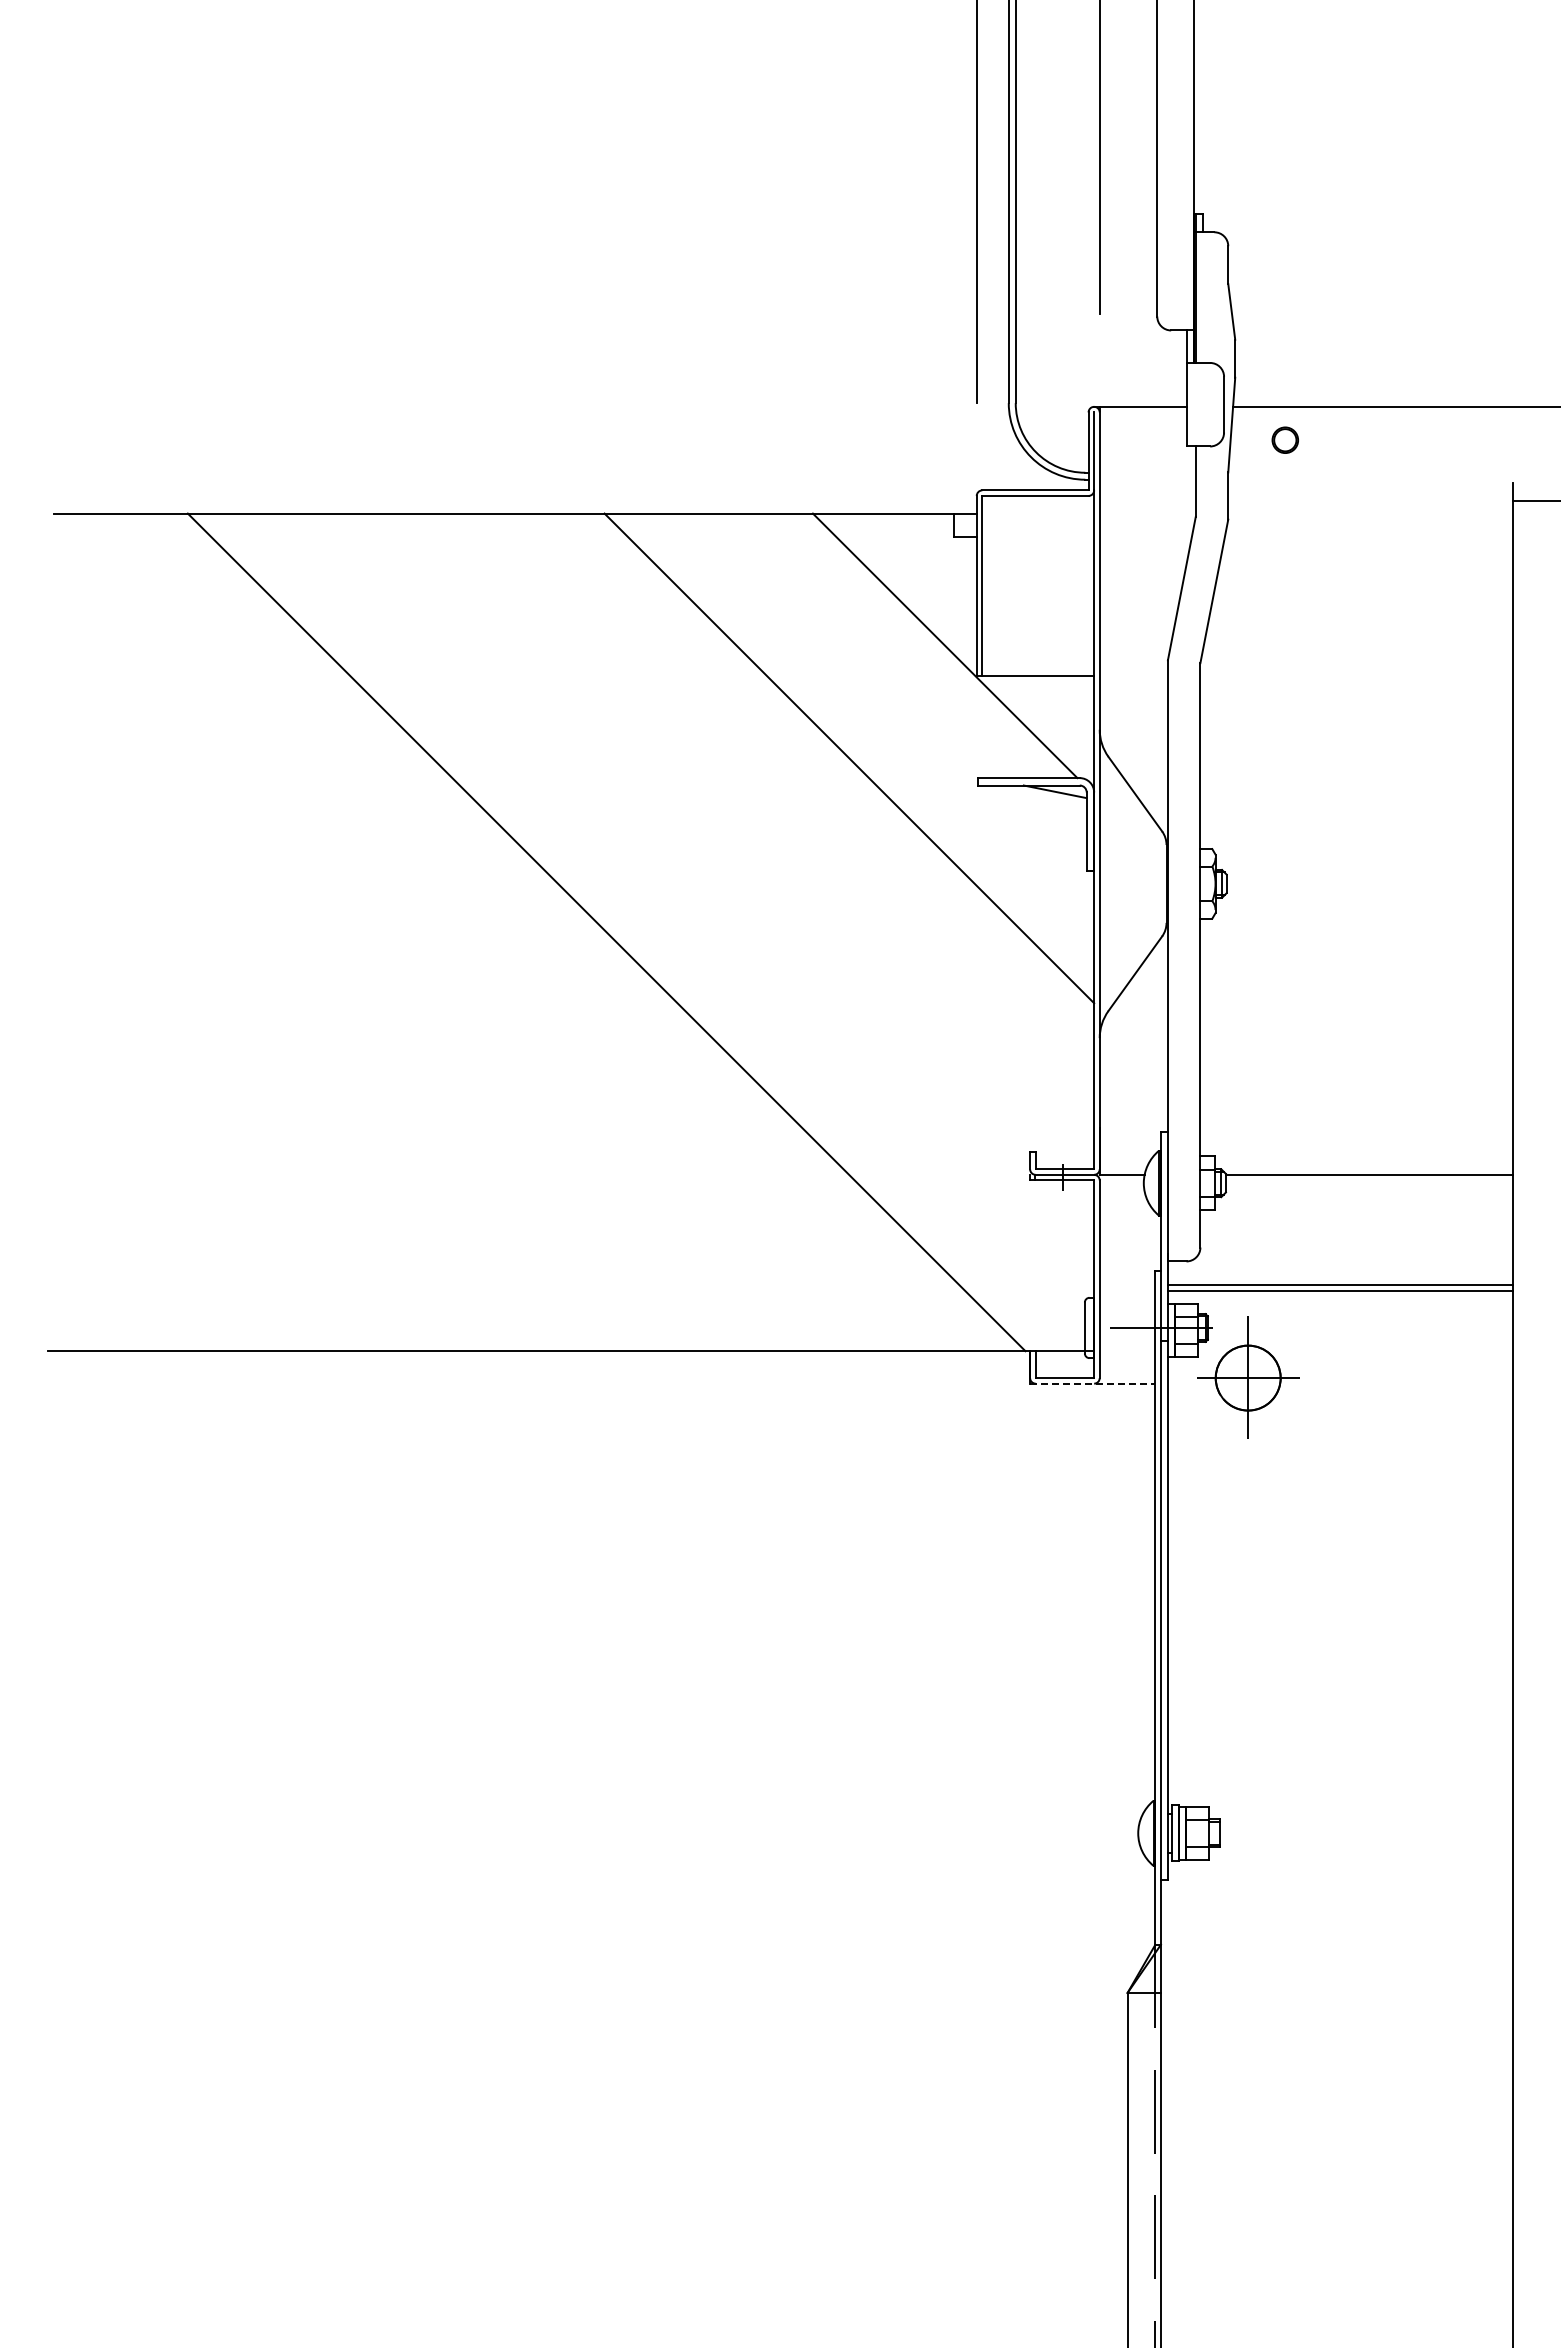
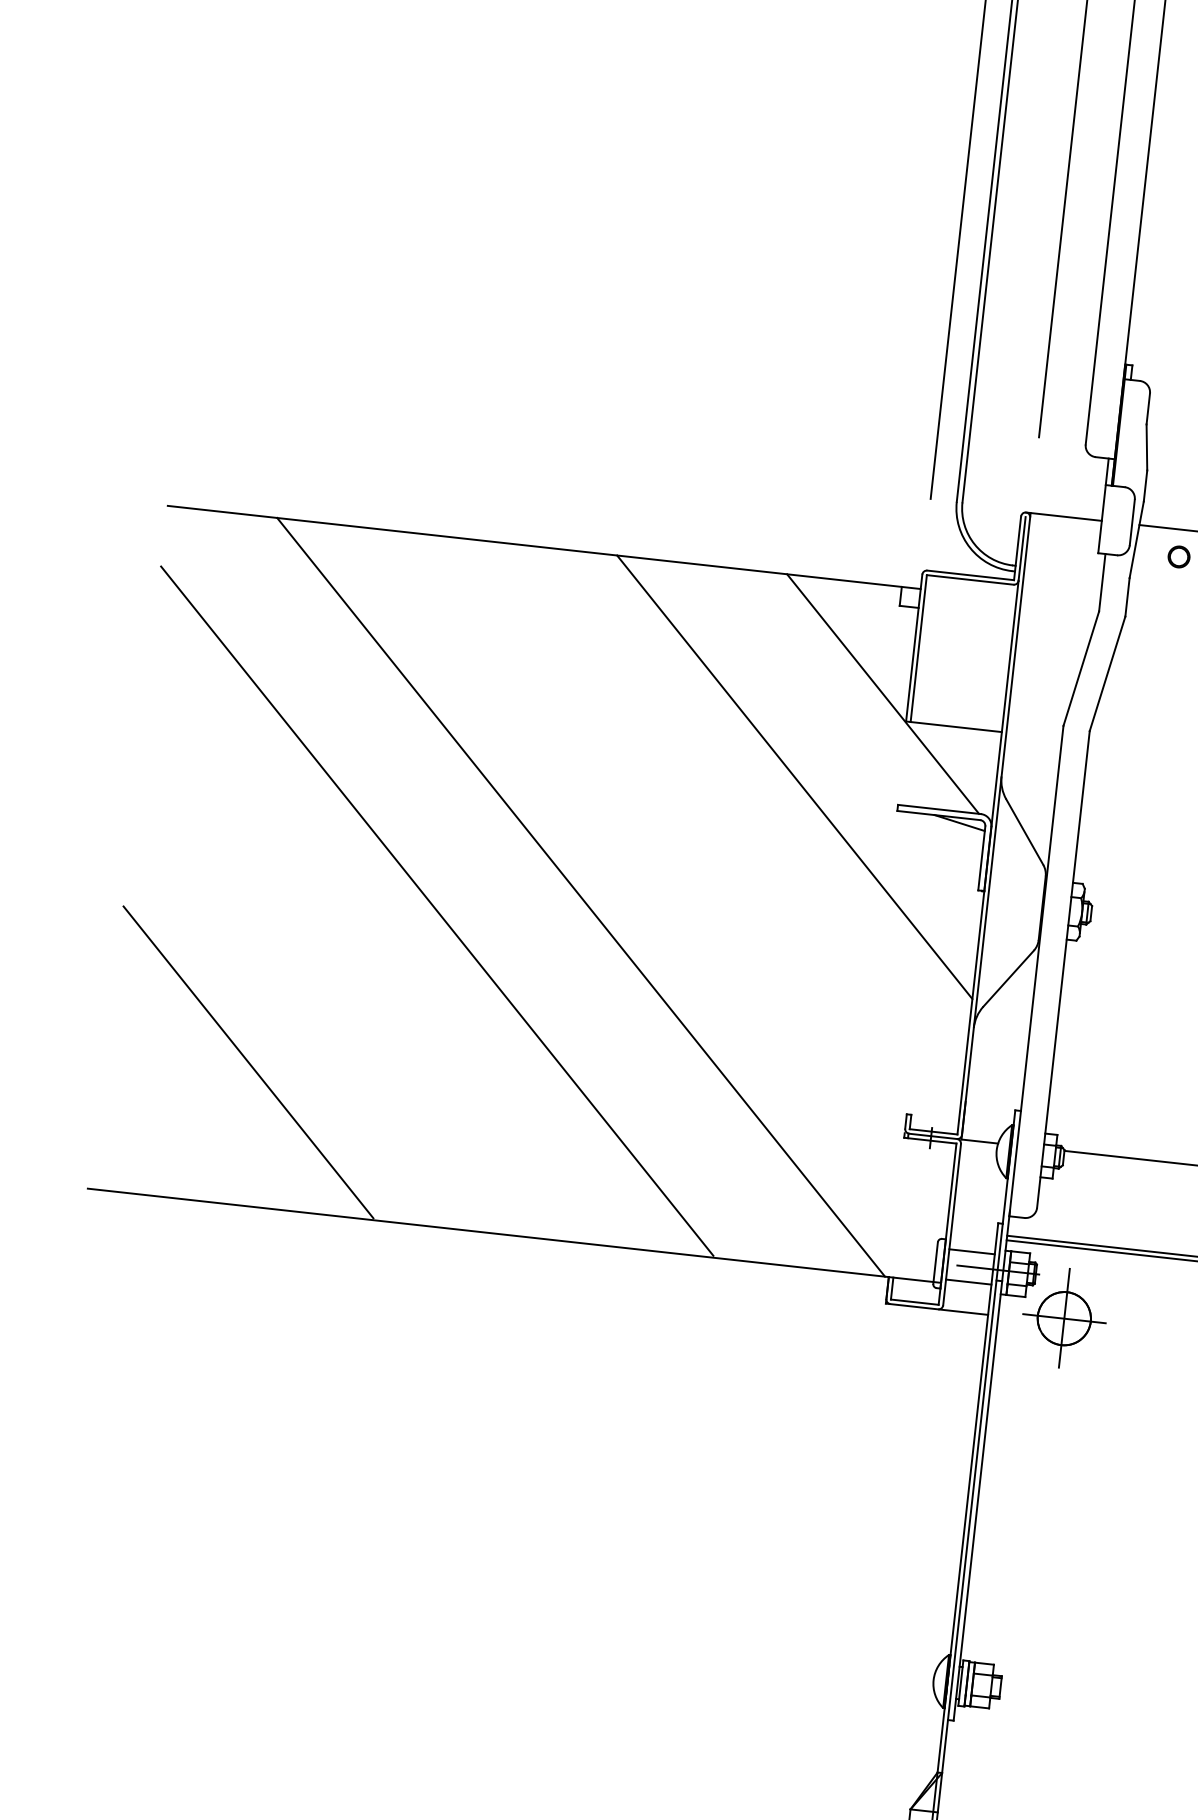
line: (433, 967) -> (436, 910), added
line: (225, 1176) -> (248, 1062), added
line: (1127, 1309) -> (972, 1251), added
line: (1127, 1346) -> (968, 1282), added
line: (1092, 1383) -> (936, 1309), dashed -> solid

